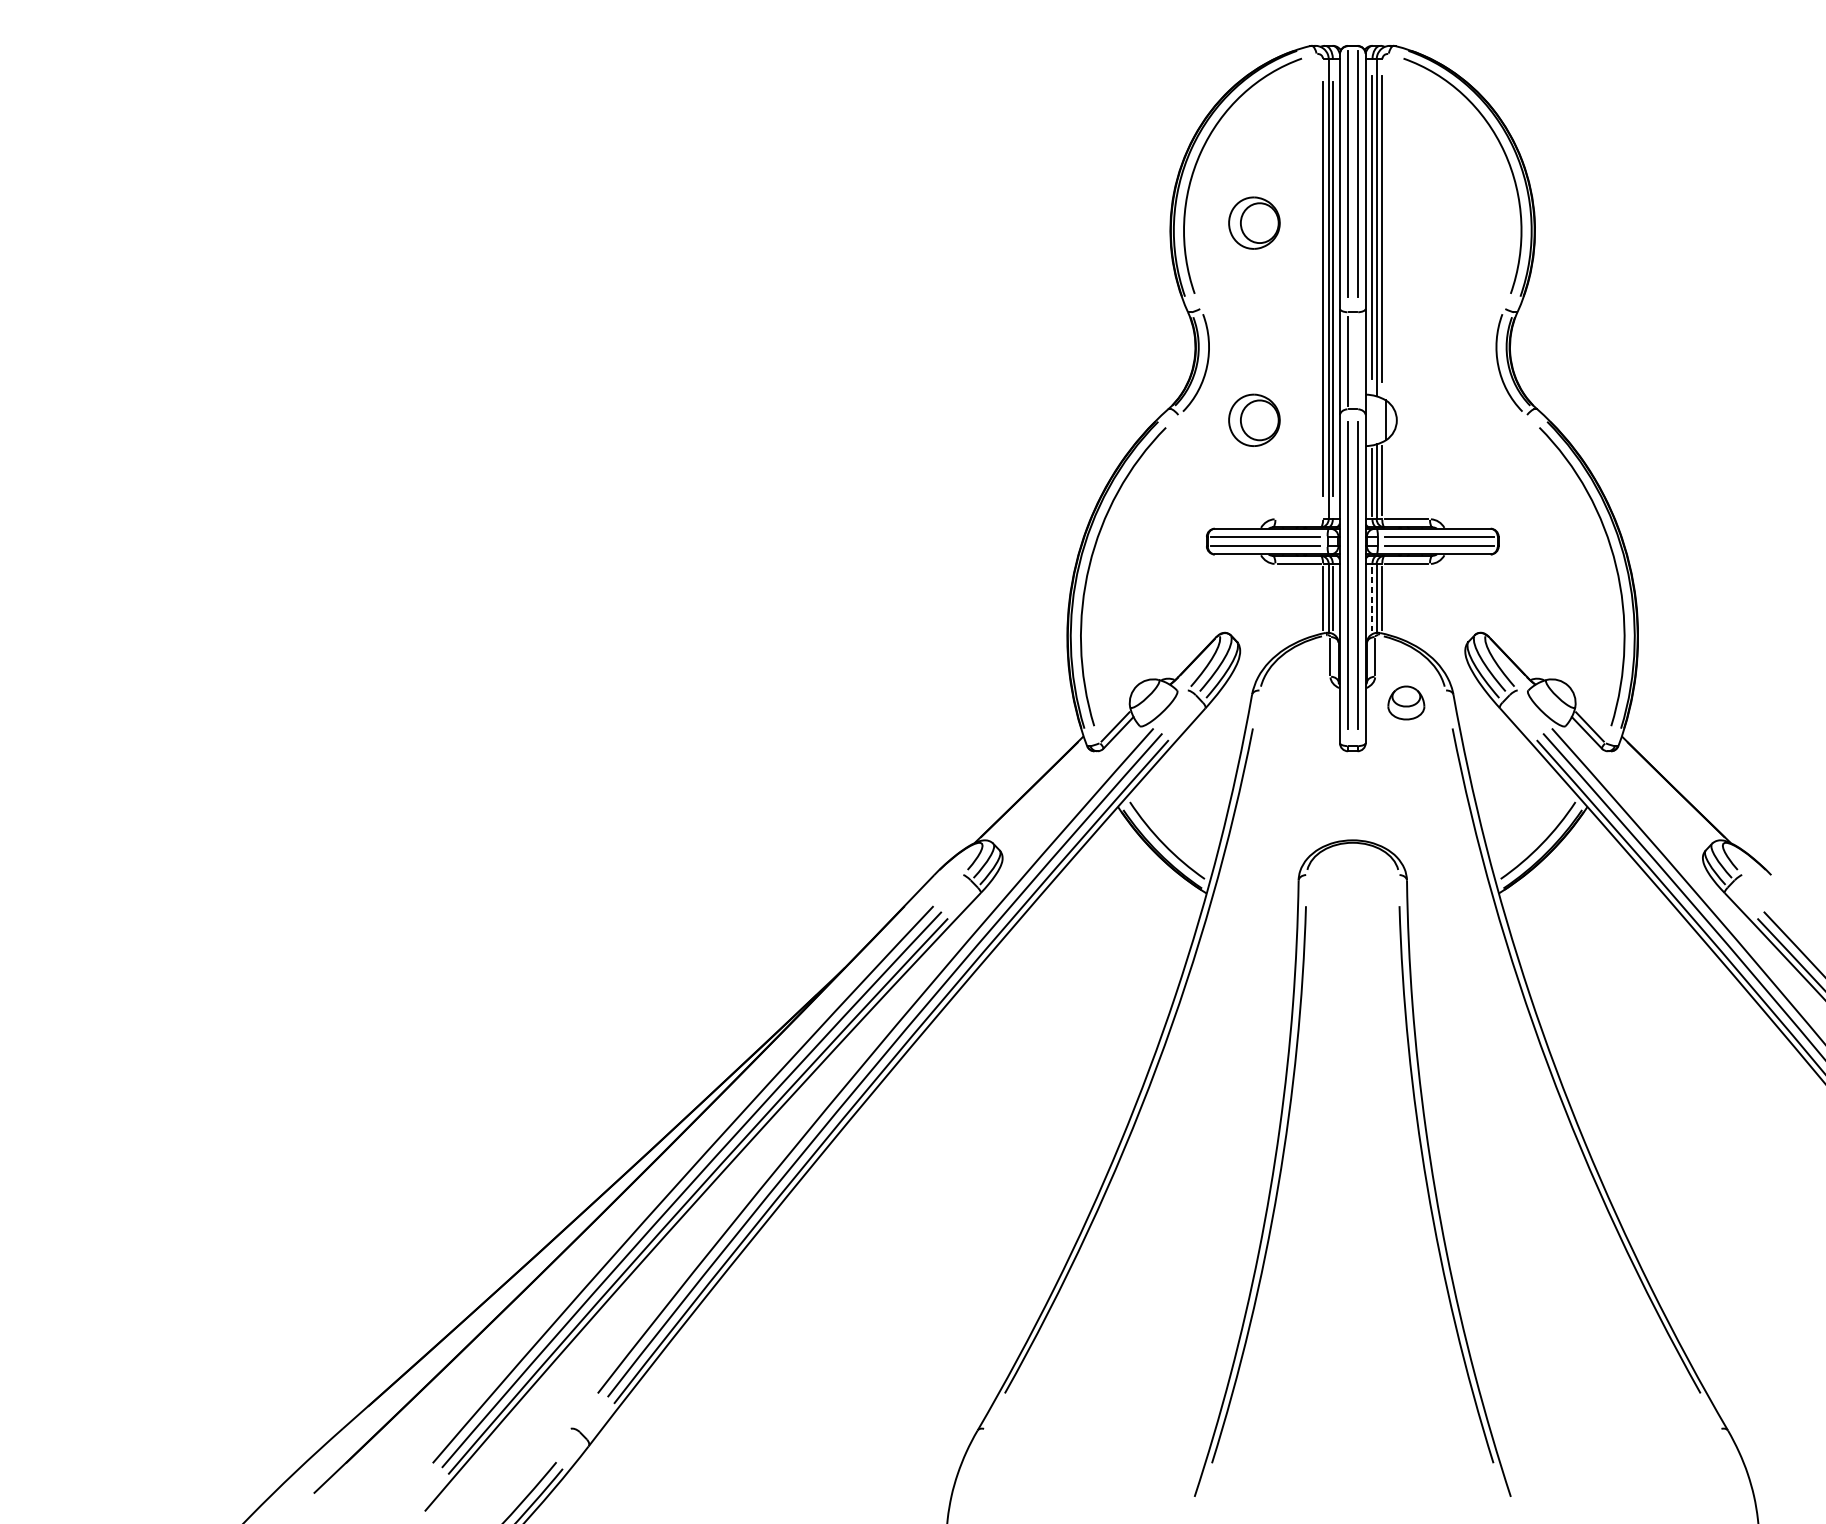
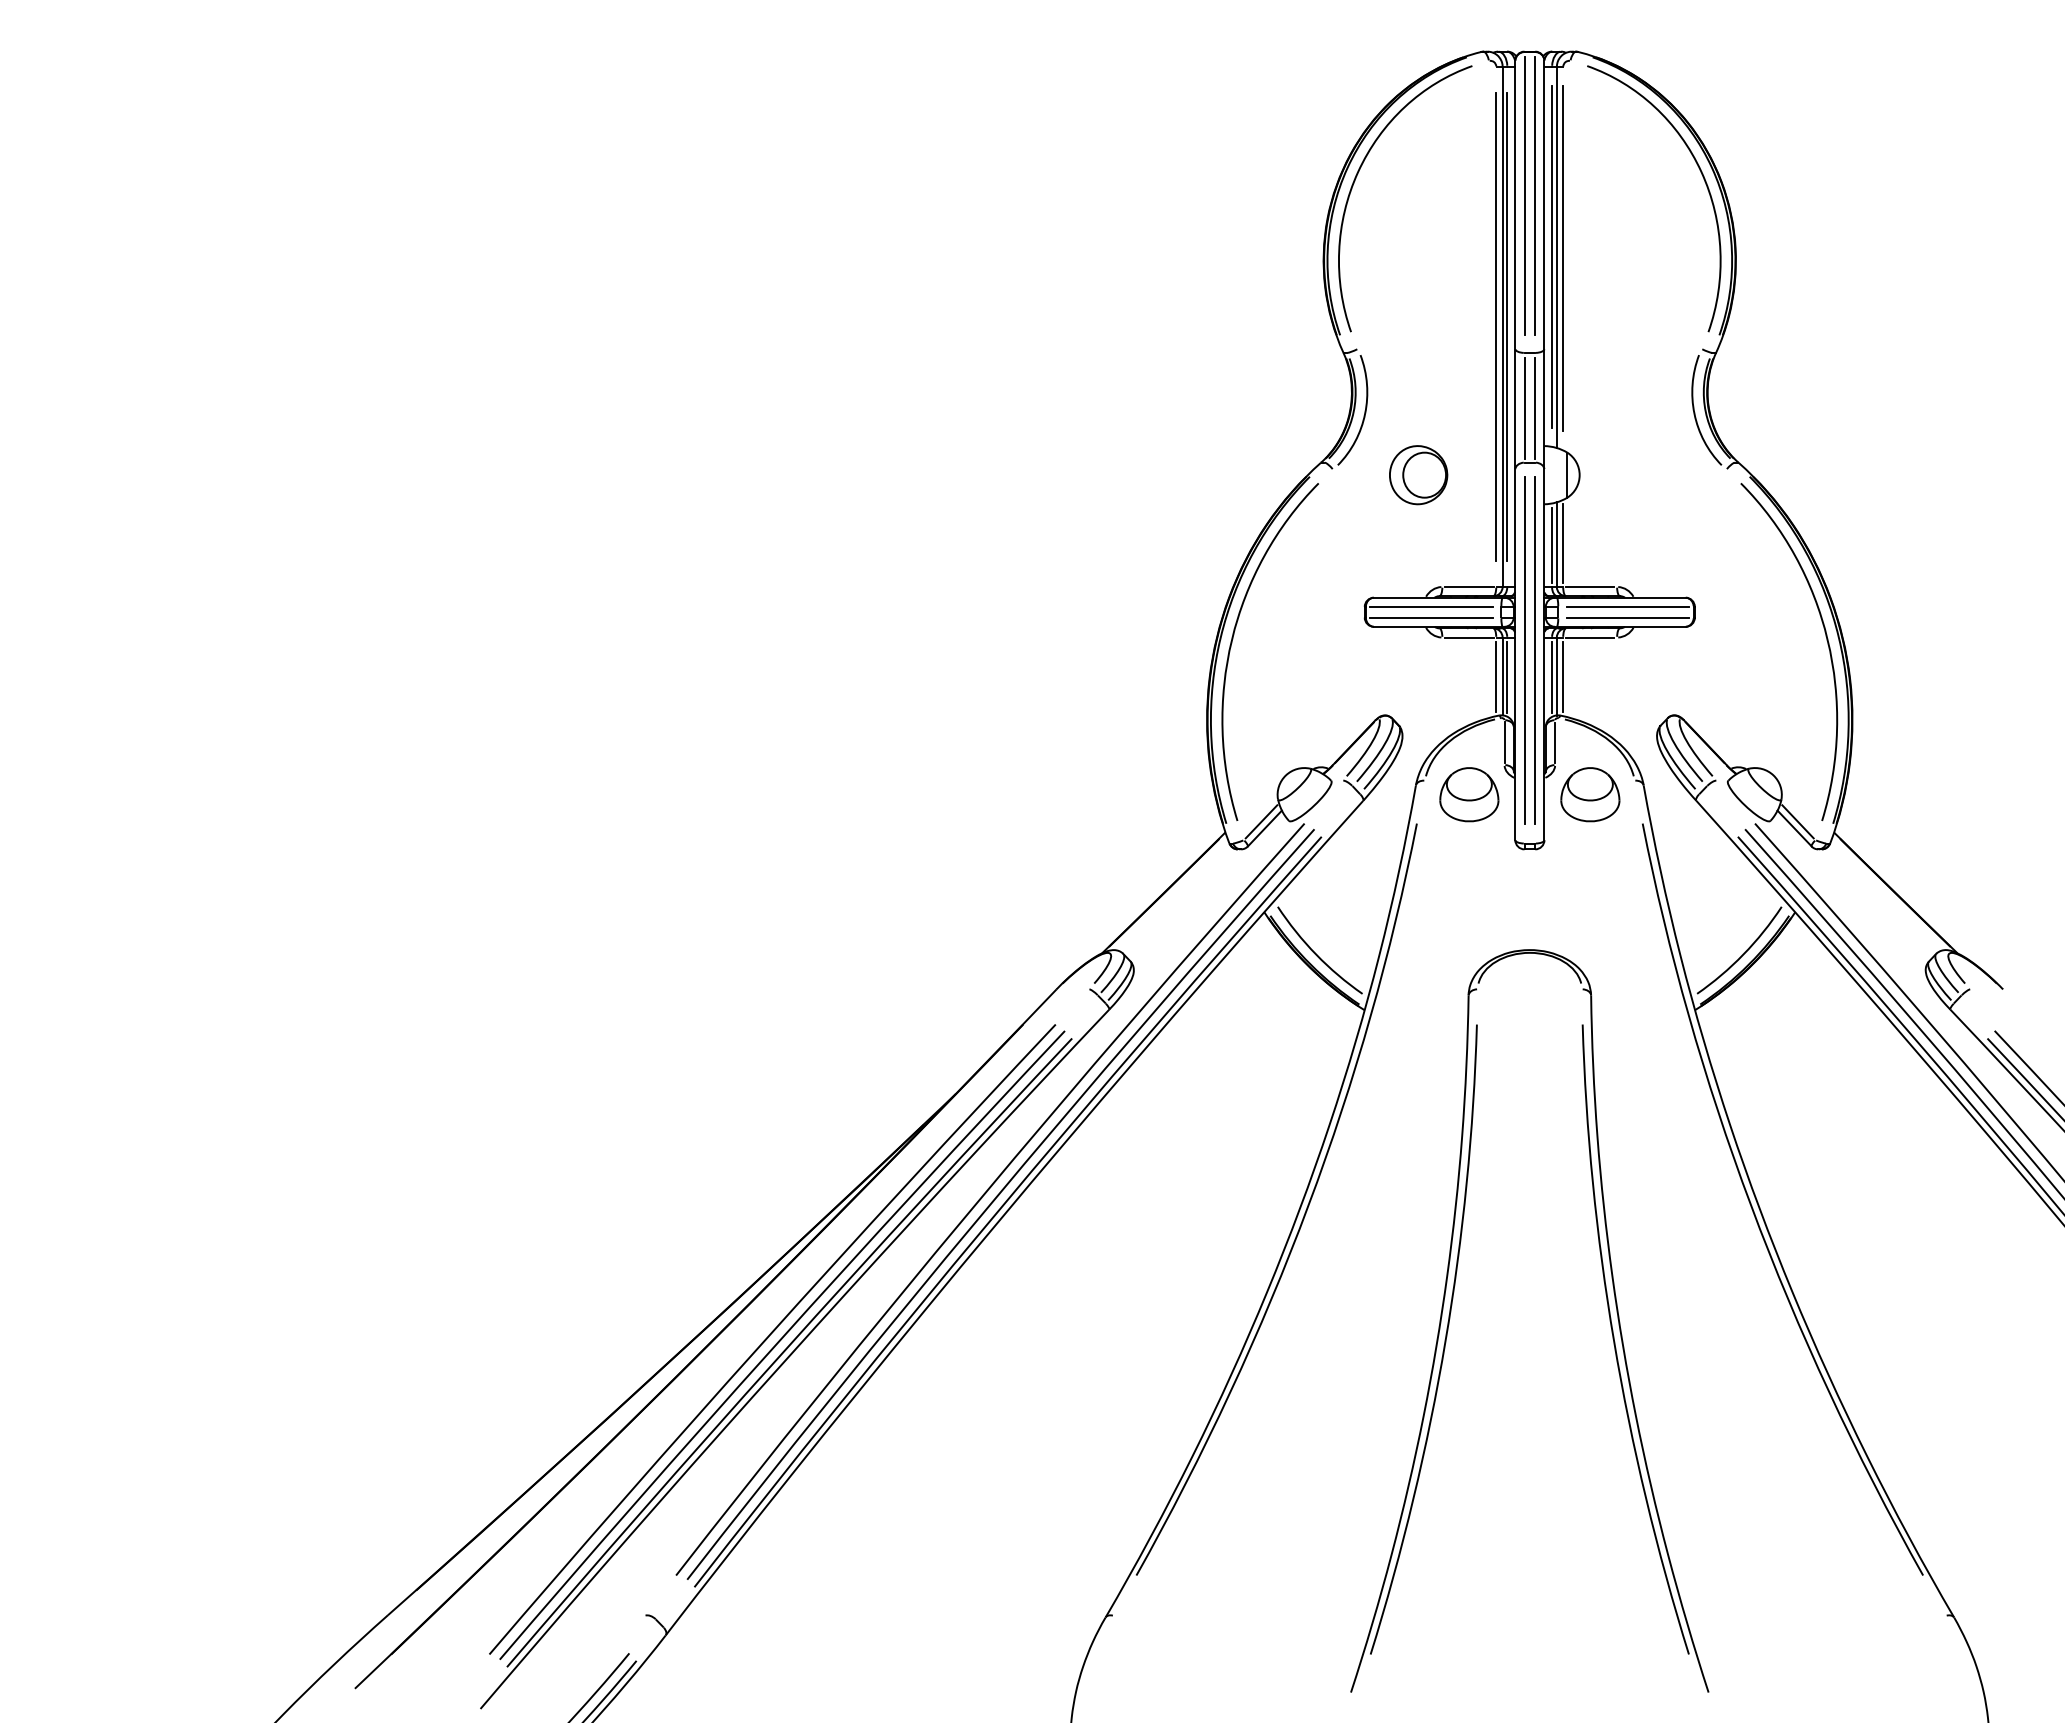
part: (1254, 223) -> (1418, 252), removed
line: (1357, 361) -> (1535, 408), added
line: (1299, 519) -> (1469, 587), added
line: (1372, 599) -> (1552, 677), dashed -> solid
part: (1299, 702) -> (1469, 794), added
part: (1406, 702) -> (1590, 794), size x1.43

